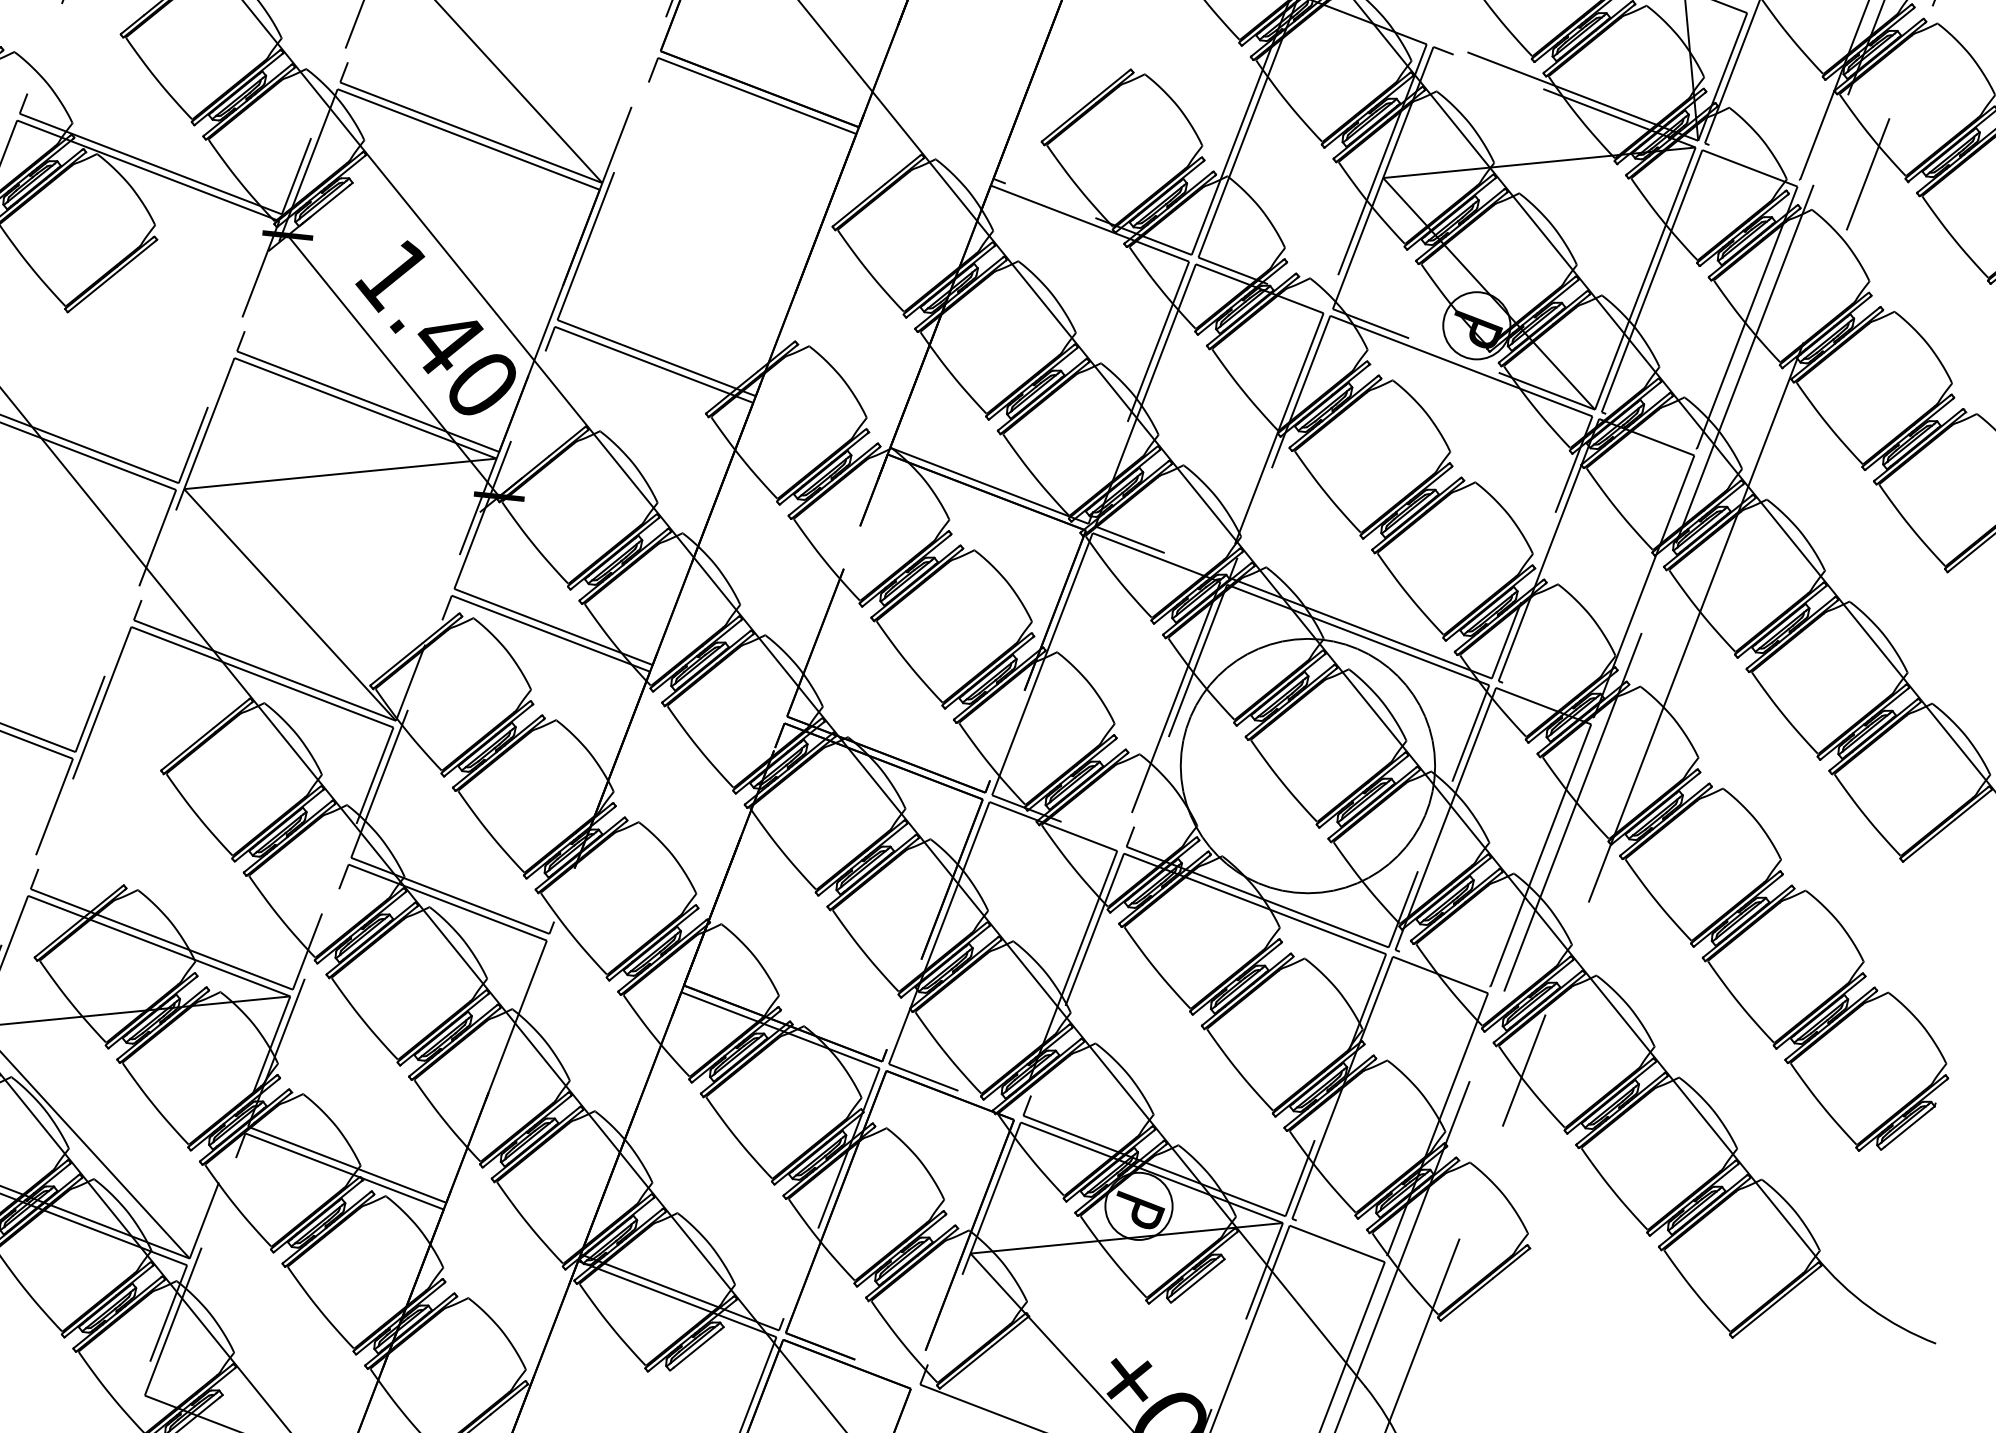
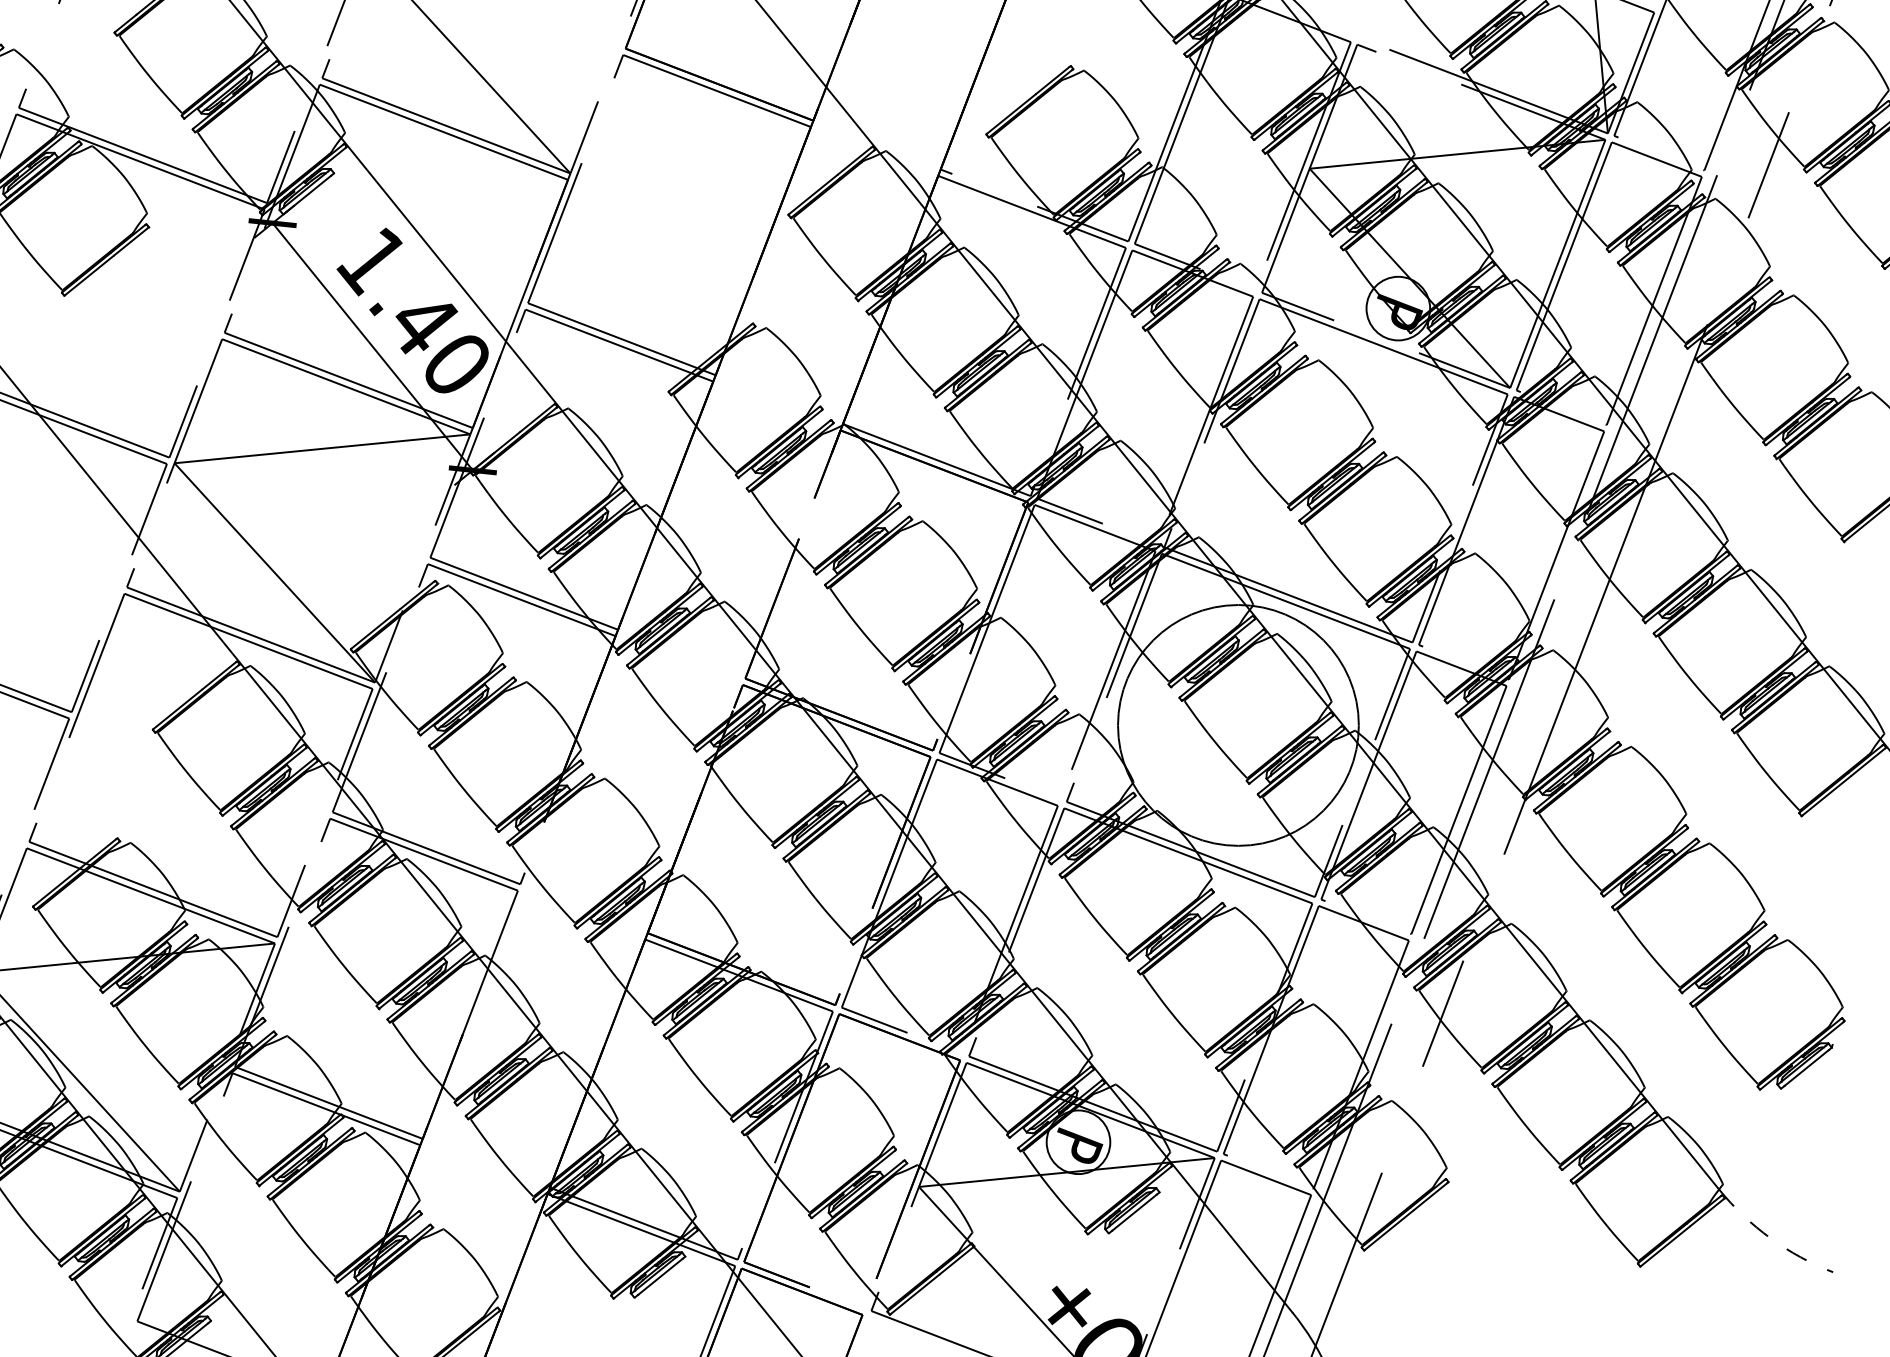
arc: (1870, 1307) -> (1770, 1237), solid -> dashed

